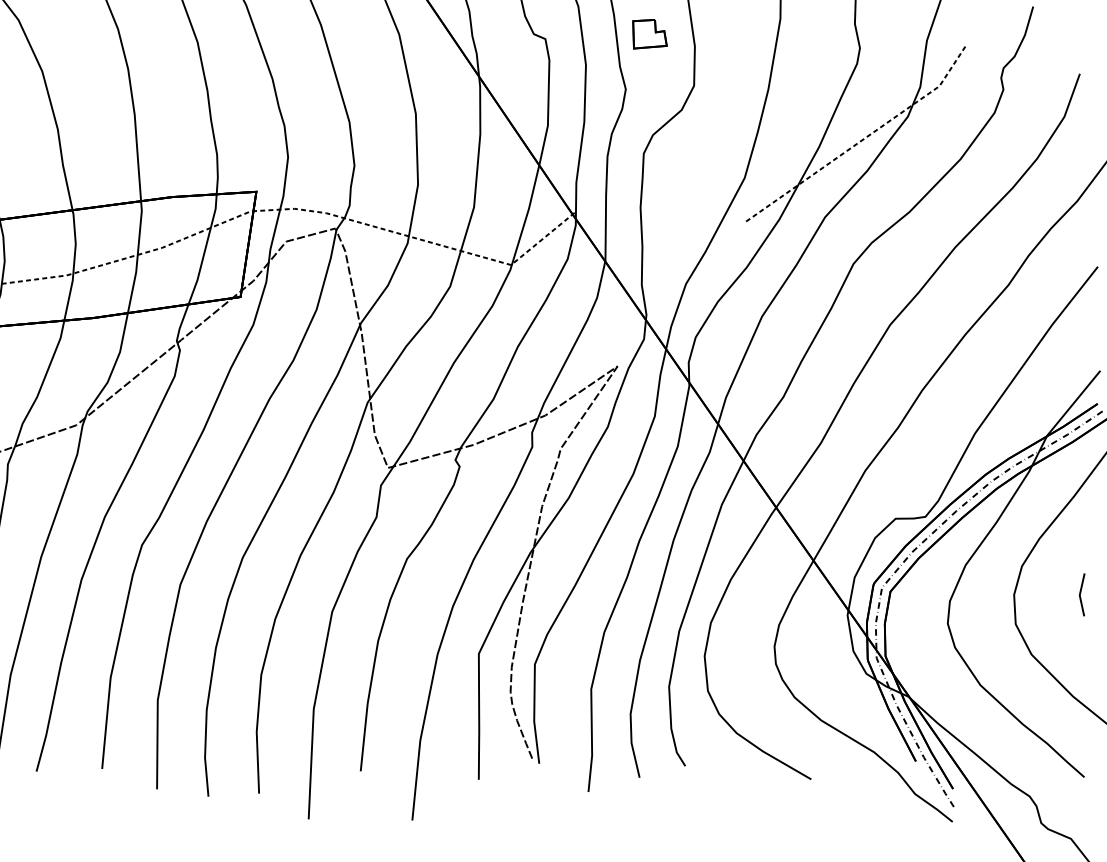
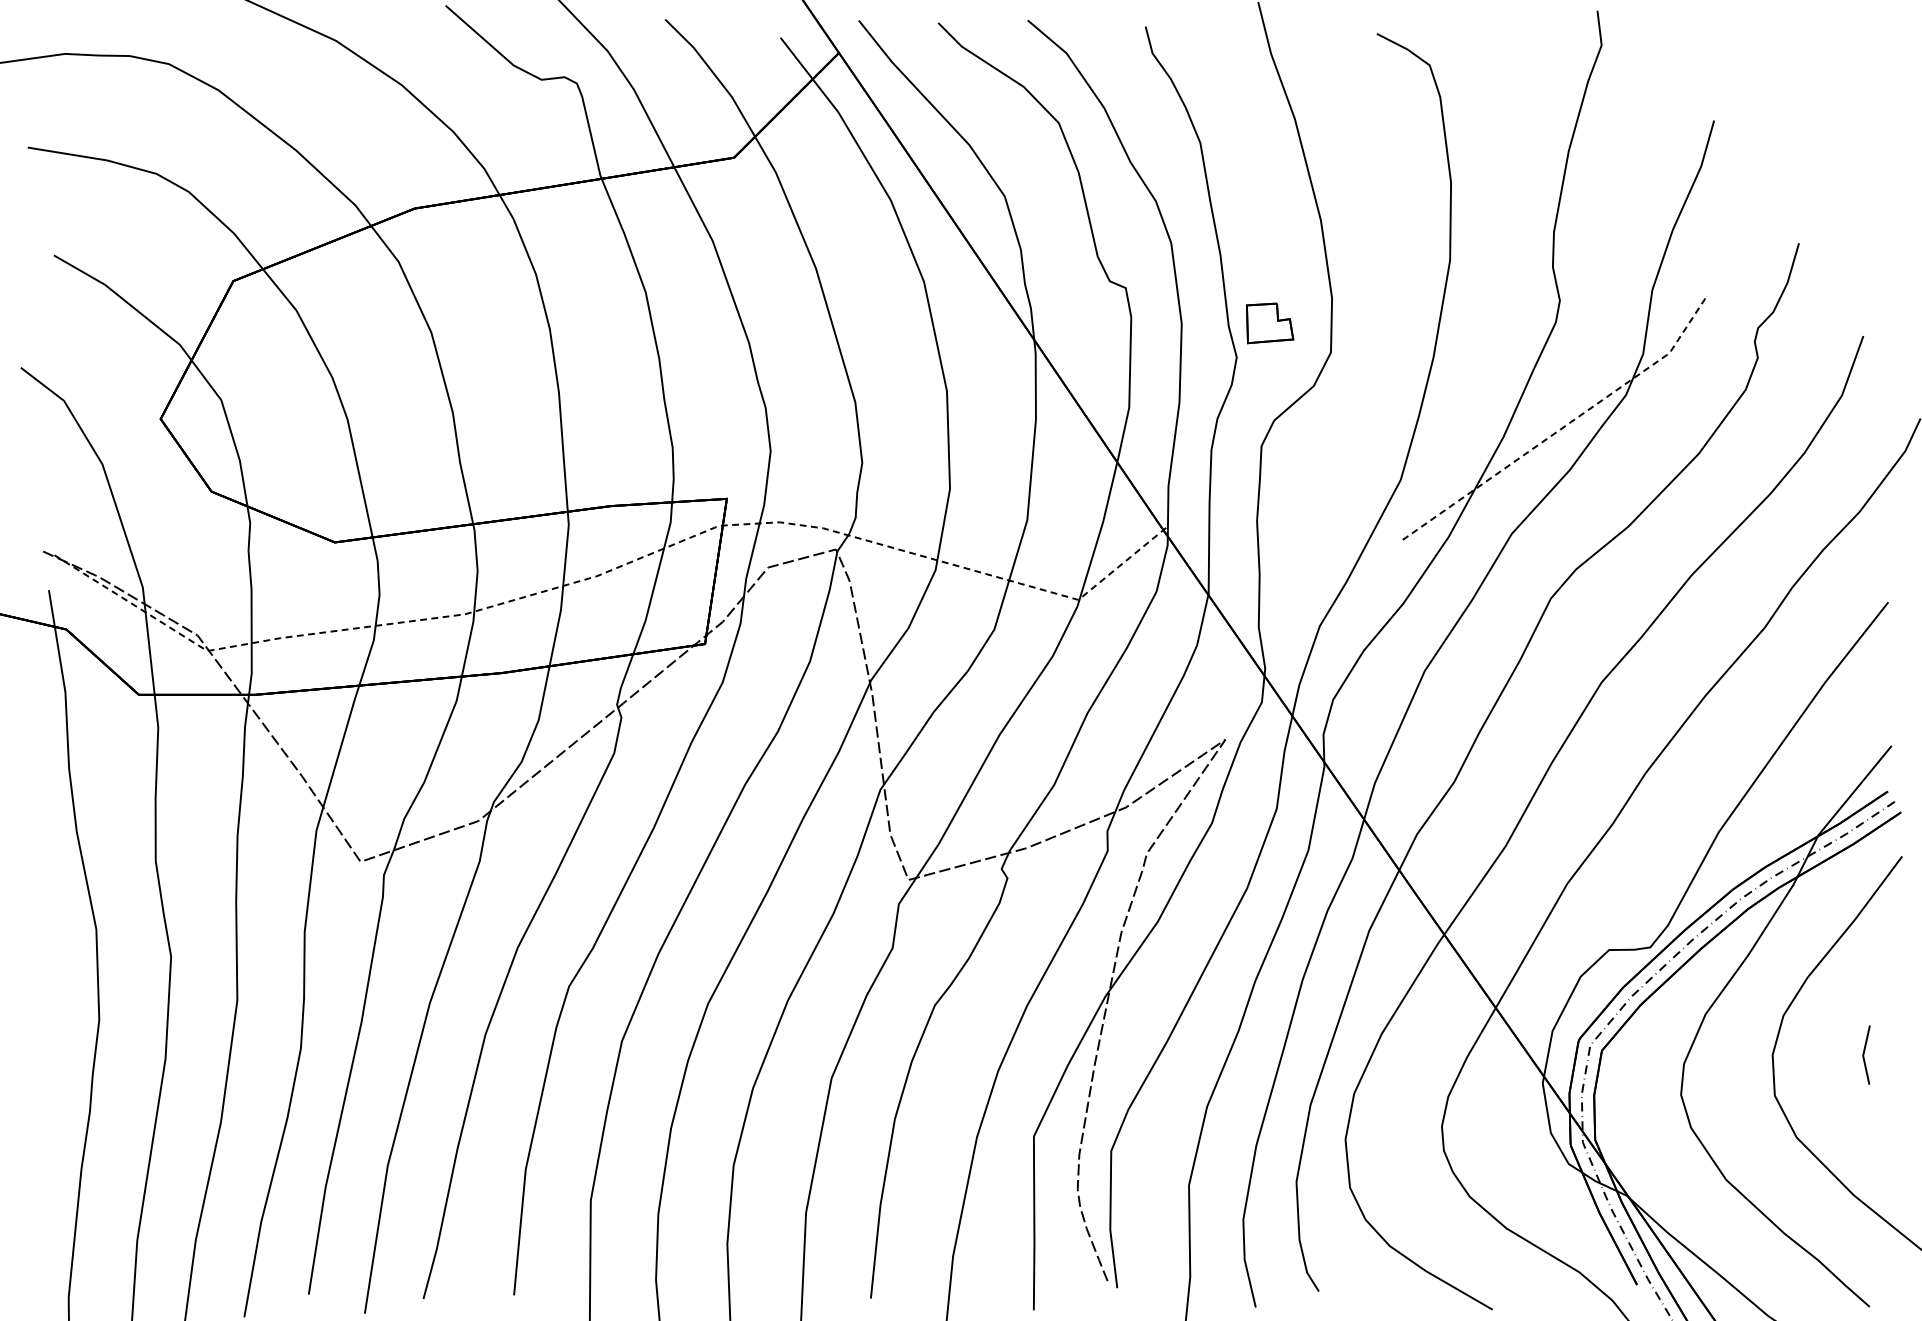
part: (650, 34) -> (1270, 323), moved

